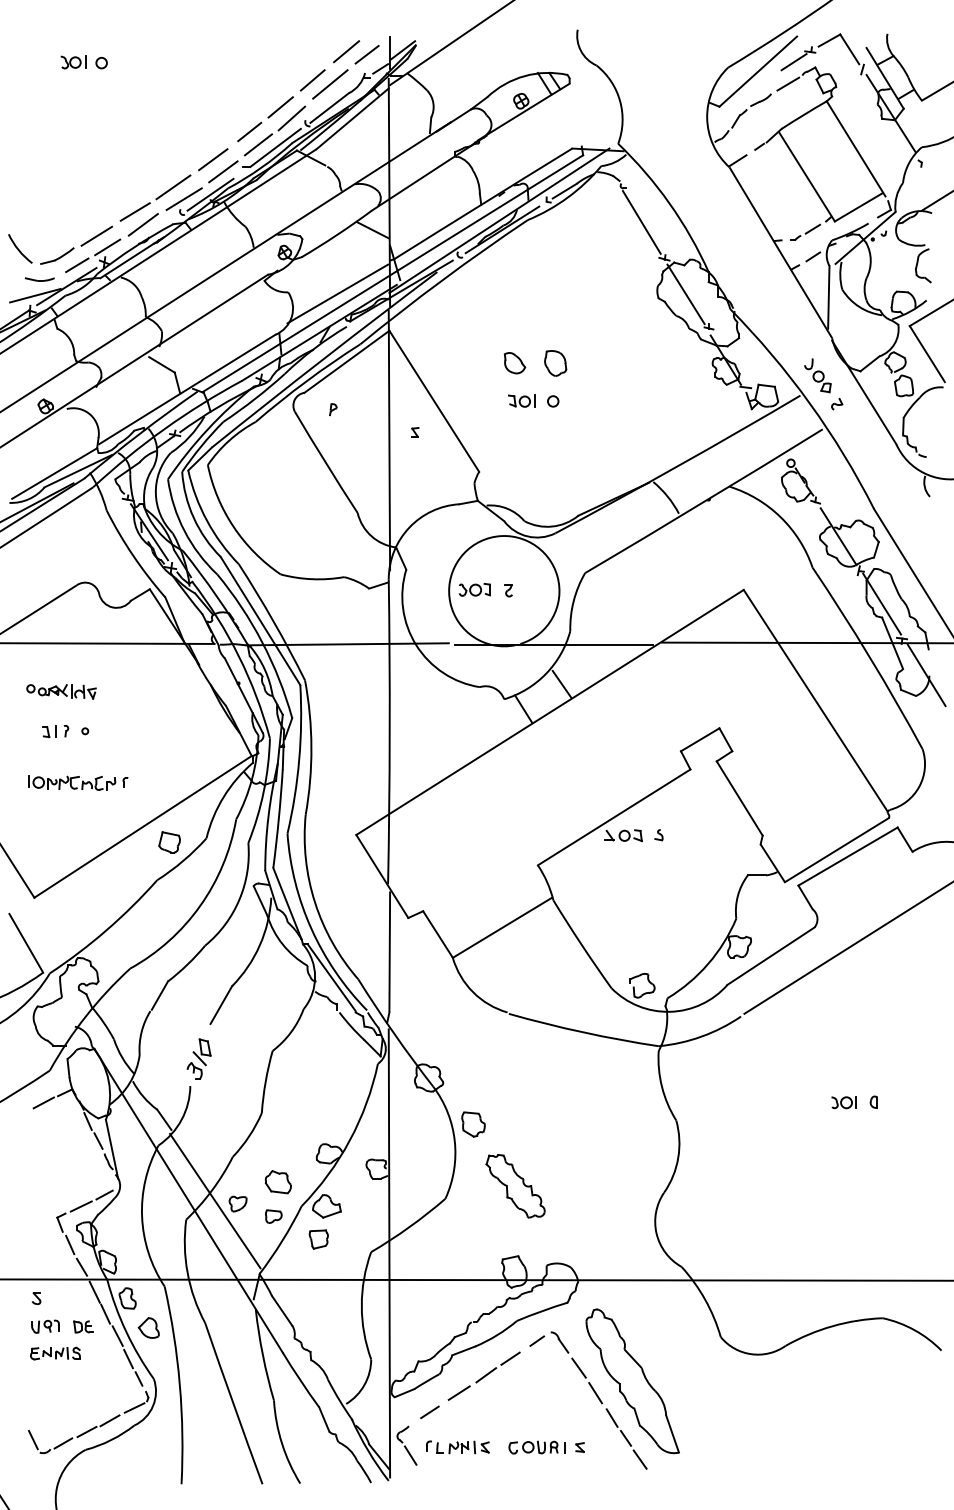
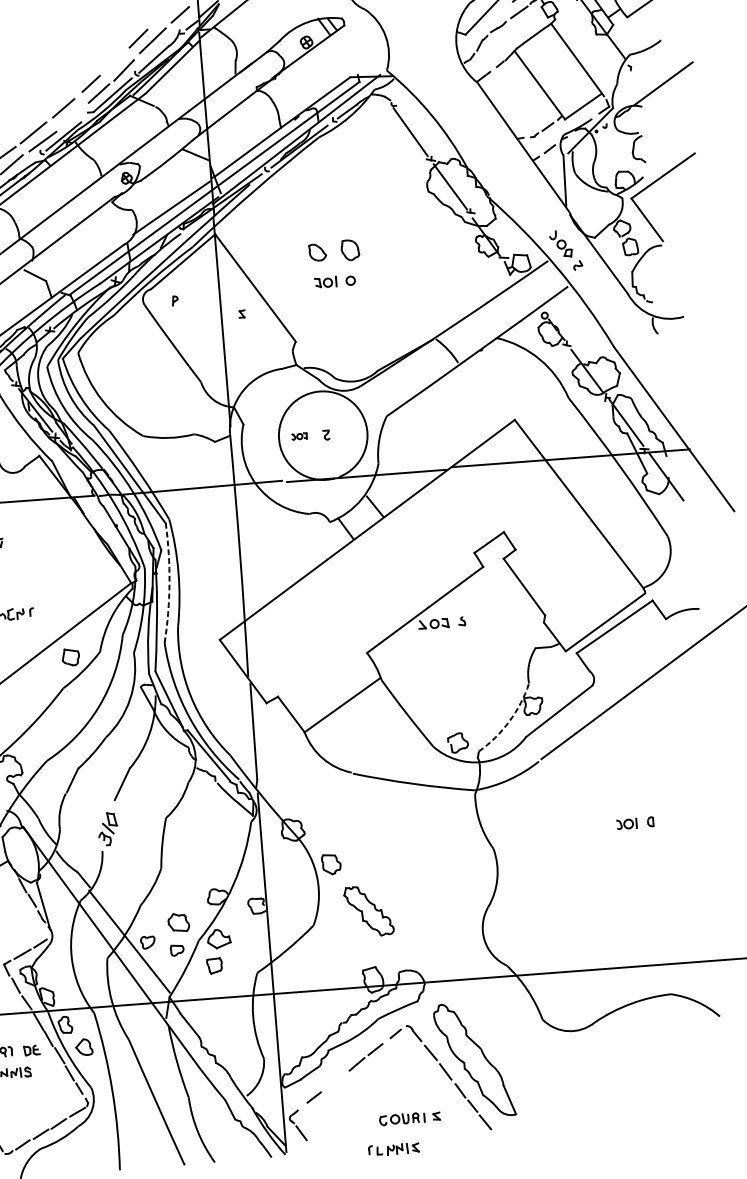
line: (346, 51) -> (163, 13), removed
line: (280, 107) -> (114, 62), removed
line: (223, 171) -> (72, 117), removed
part: (474, 589) -> (299, 436), size x0.6
arc: (299, 759) -> (169, 583), solid -> dashed
arc: (708, 963) -> (509, 721), solid -> dashed
line: (458, 1392) -> (335, 1079), removed
part: (457, 1447) -> (393, 1149), moved

